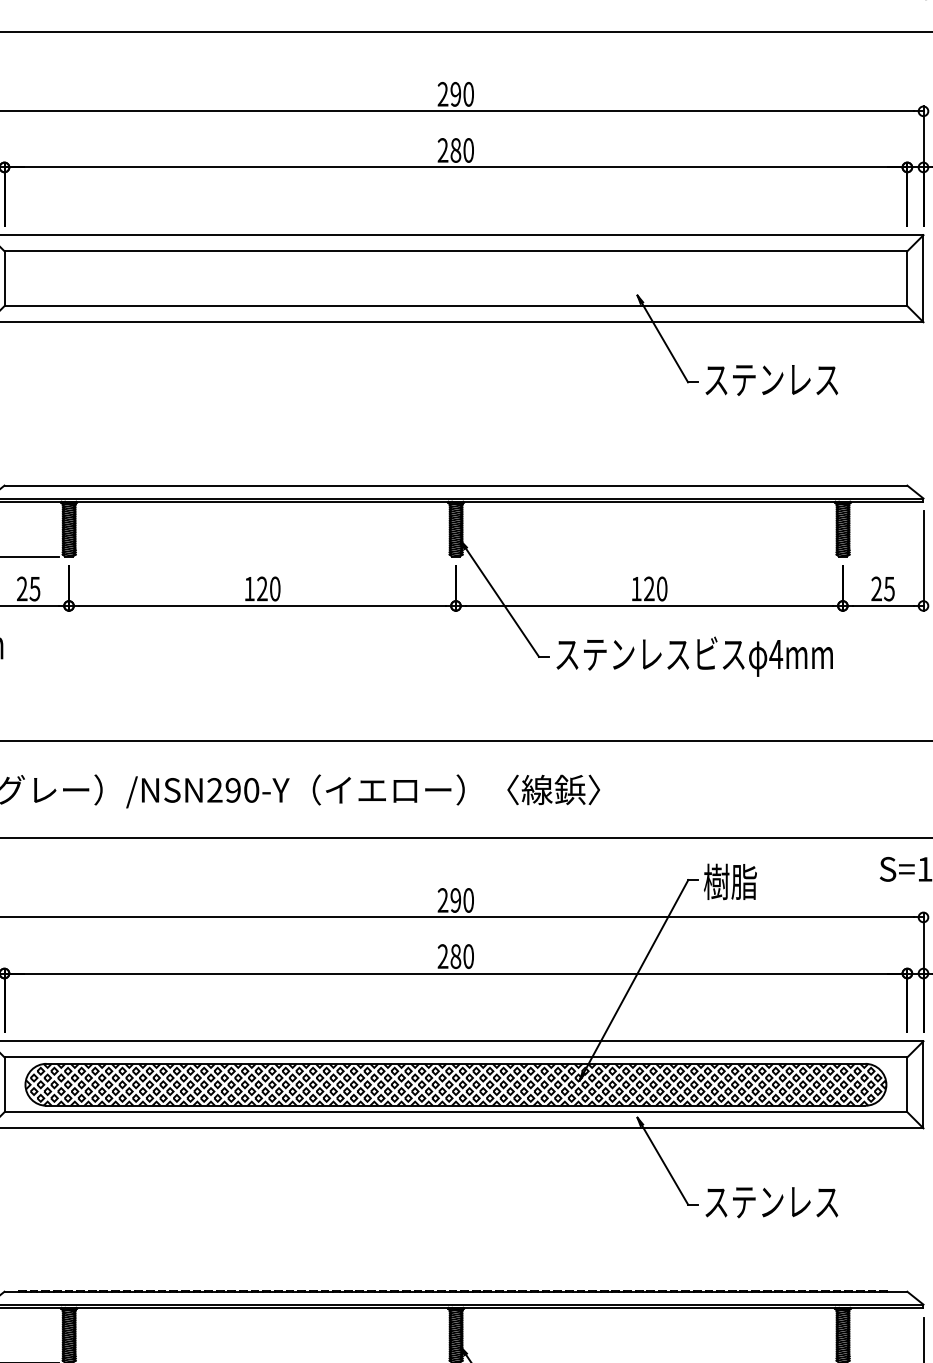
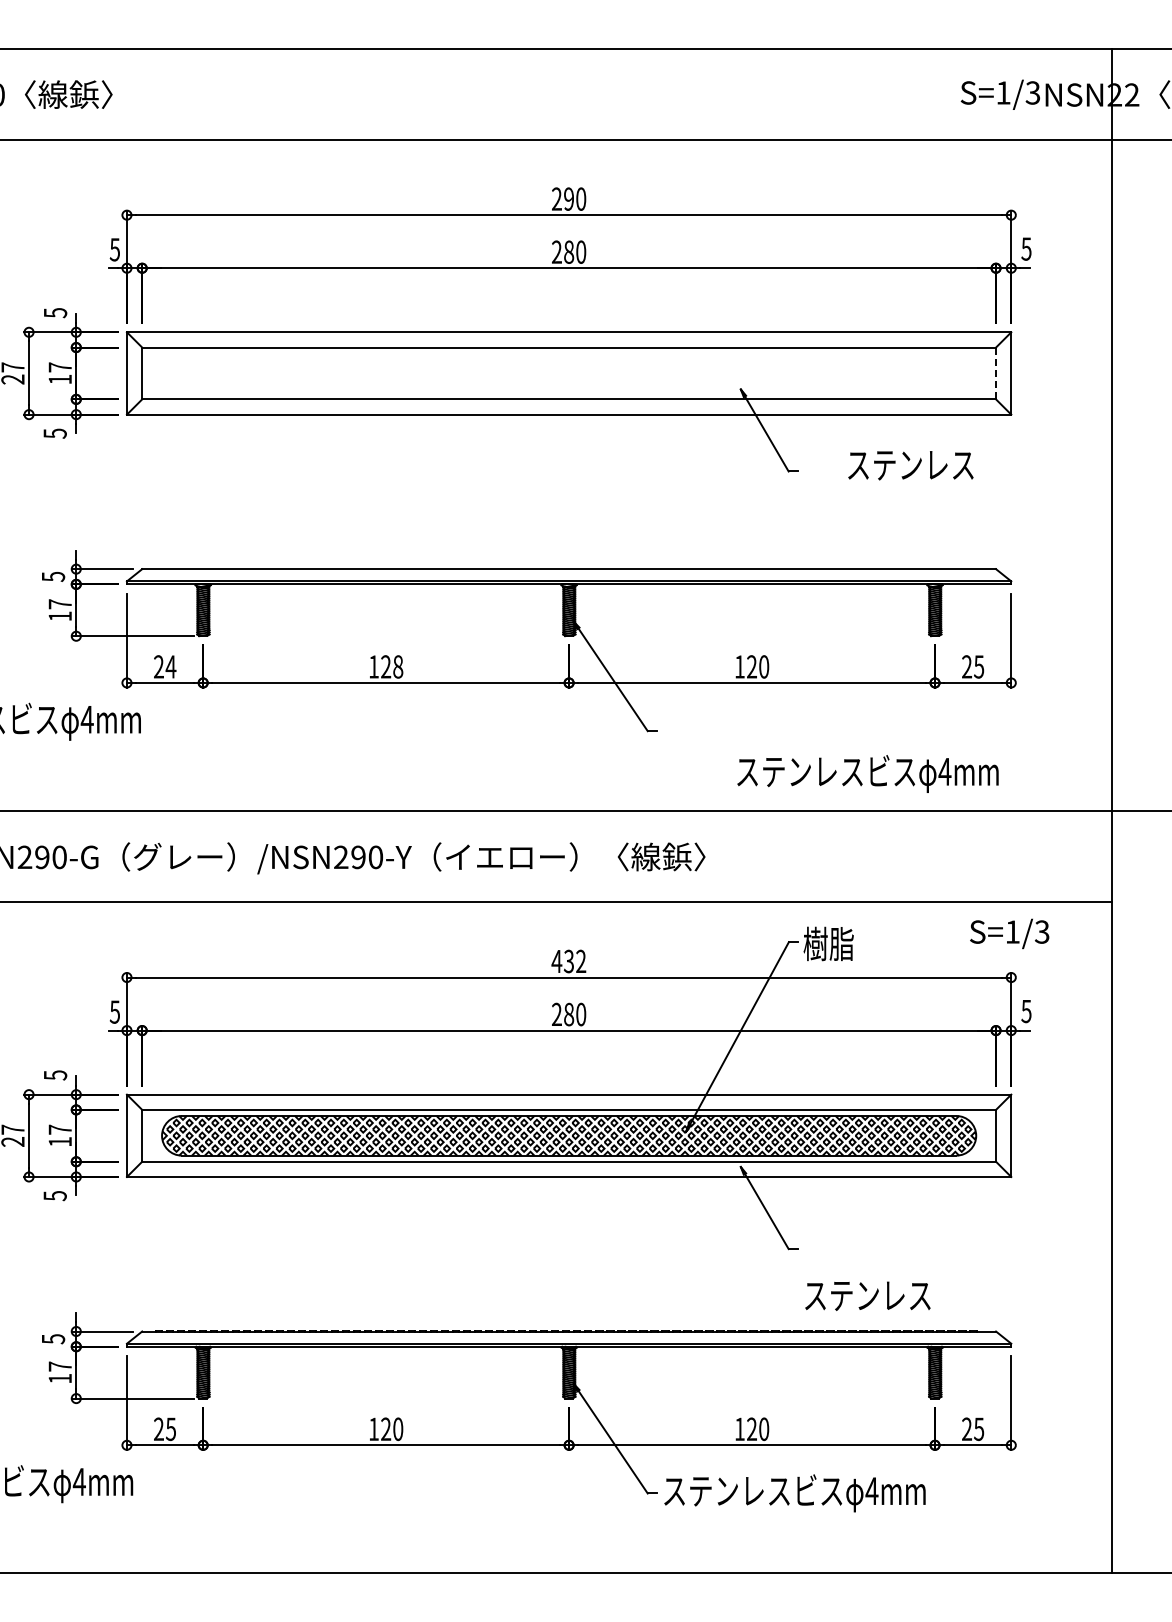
line: (907, 278) -> (996, 373), solid -> dashed
text: (771, 380) -> (910, 465), moved
text: (34, 588) -> (170, 666), 25 -> 24
text: (275, 589) -> (398, 667), 120 -> 128
text: (694, 656) -> (867, 773), moved
text: (455, 900) -> (568, 961), 290 -> 432
text: (771, 1201) -> (867, 1295), moved

